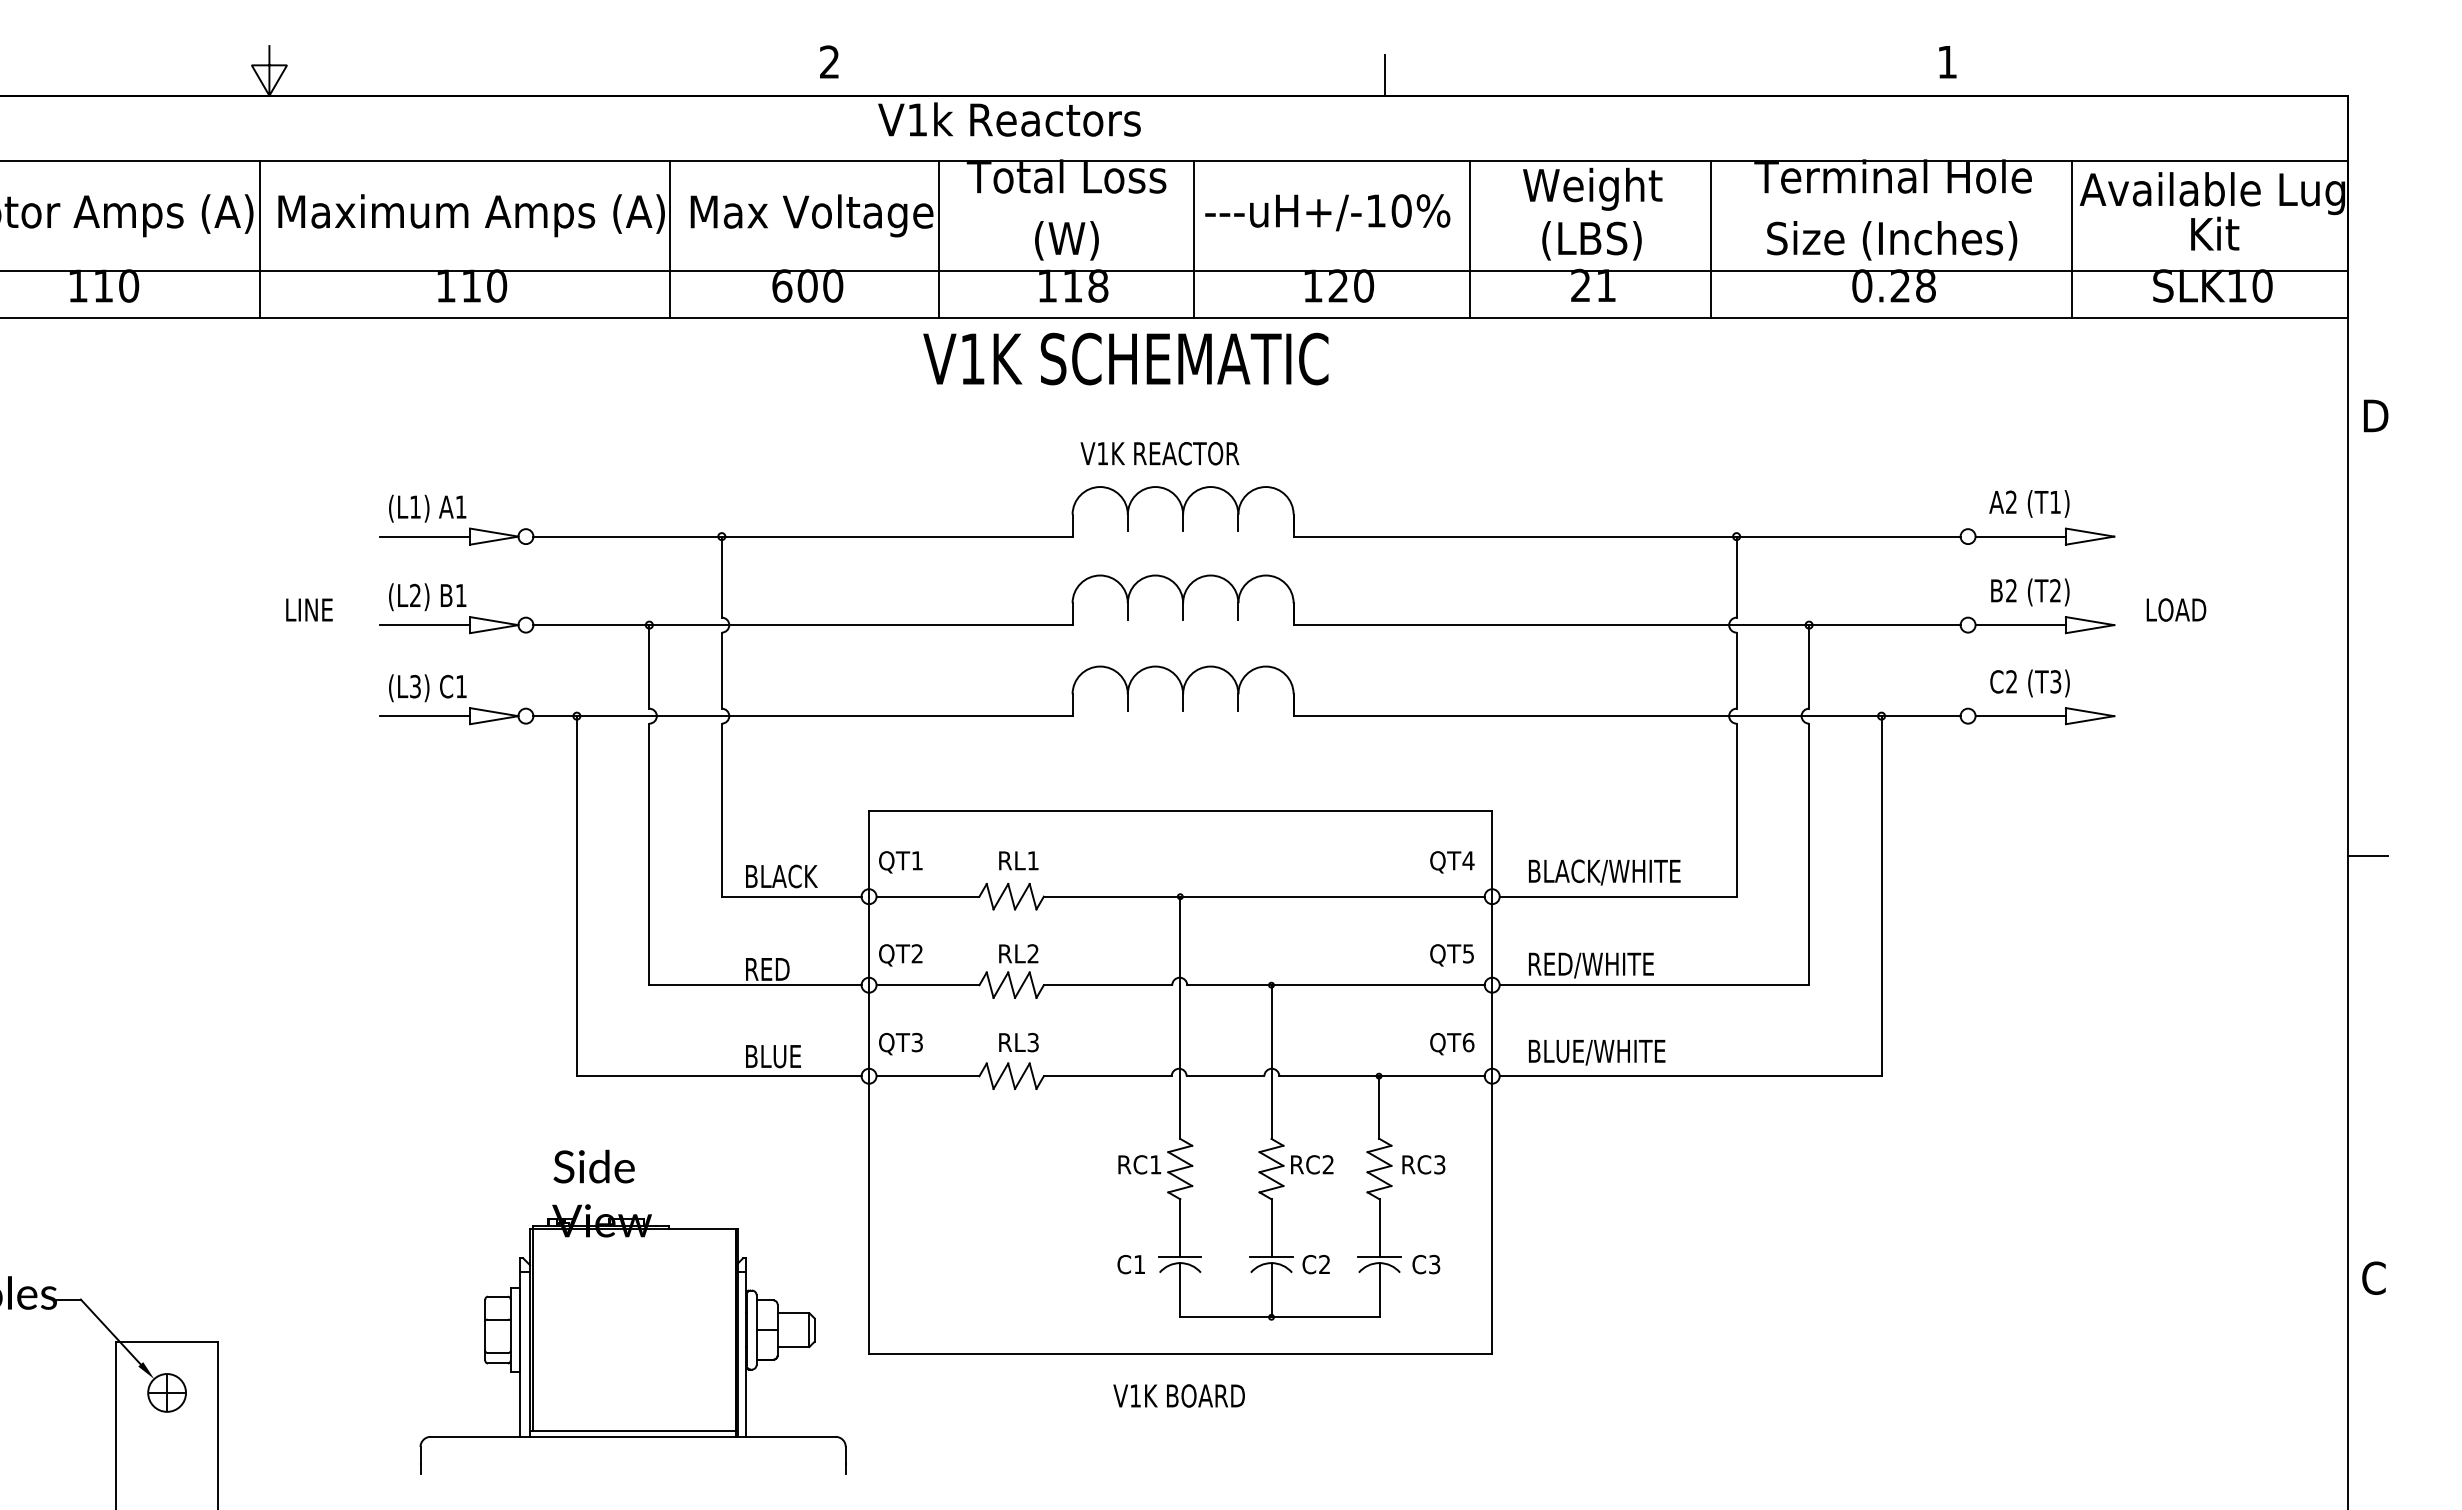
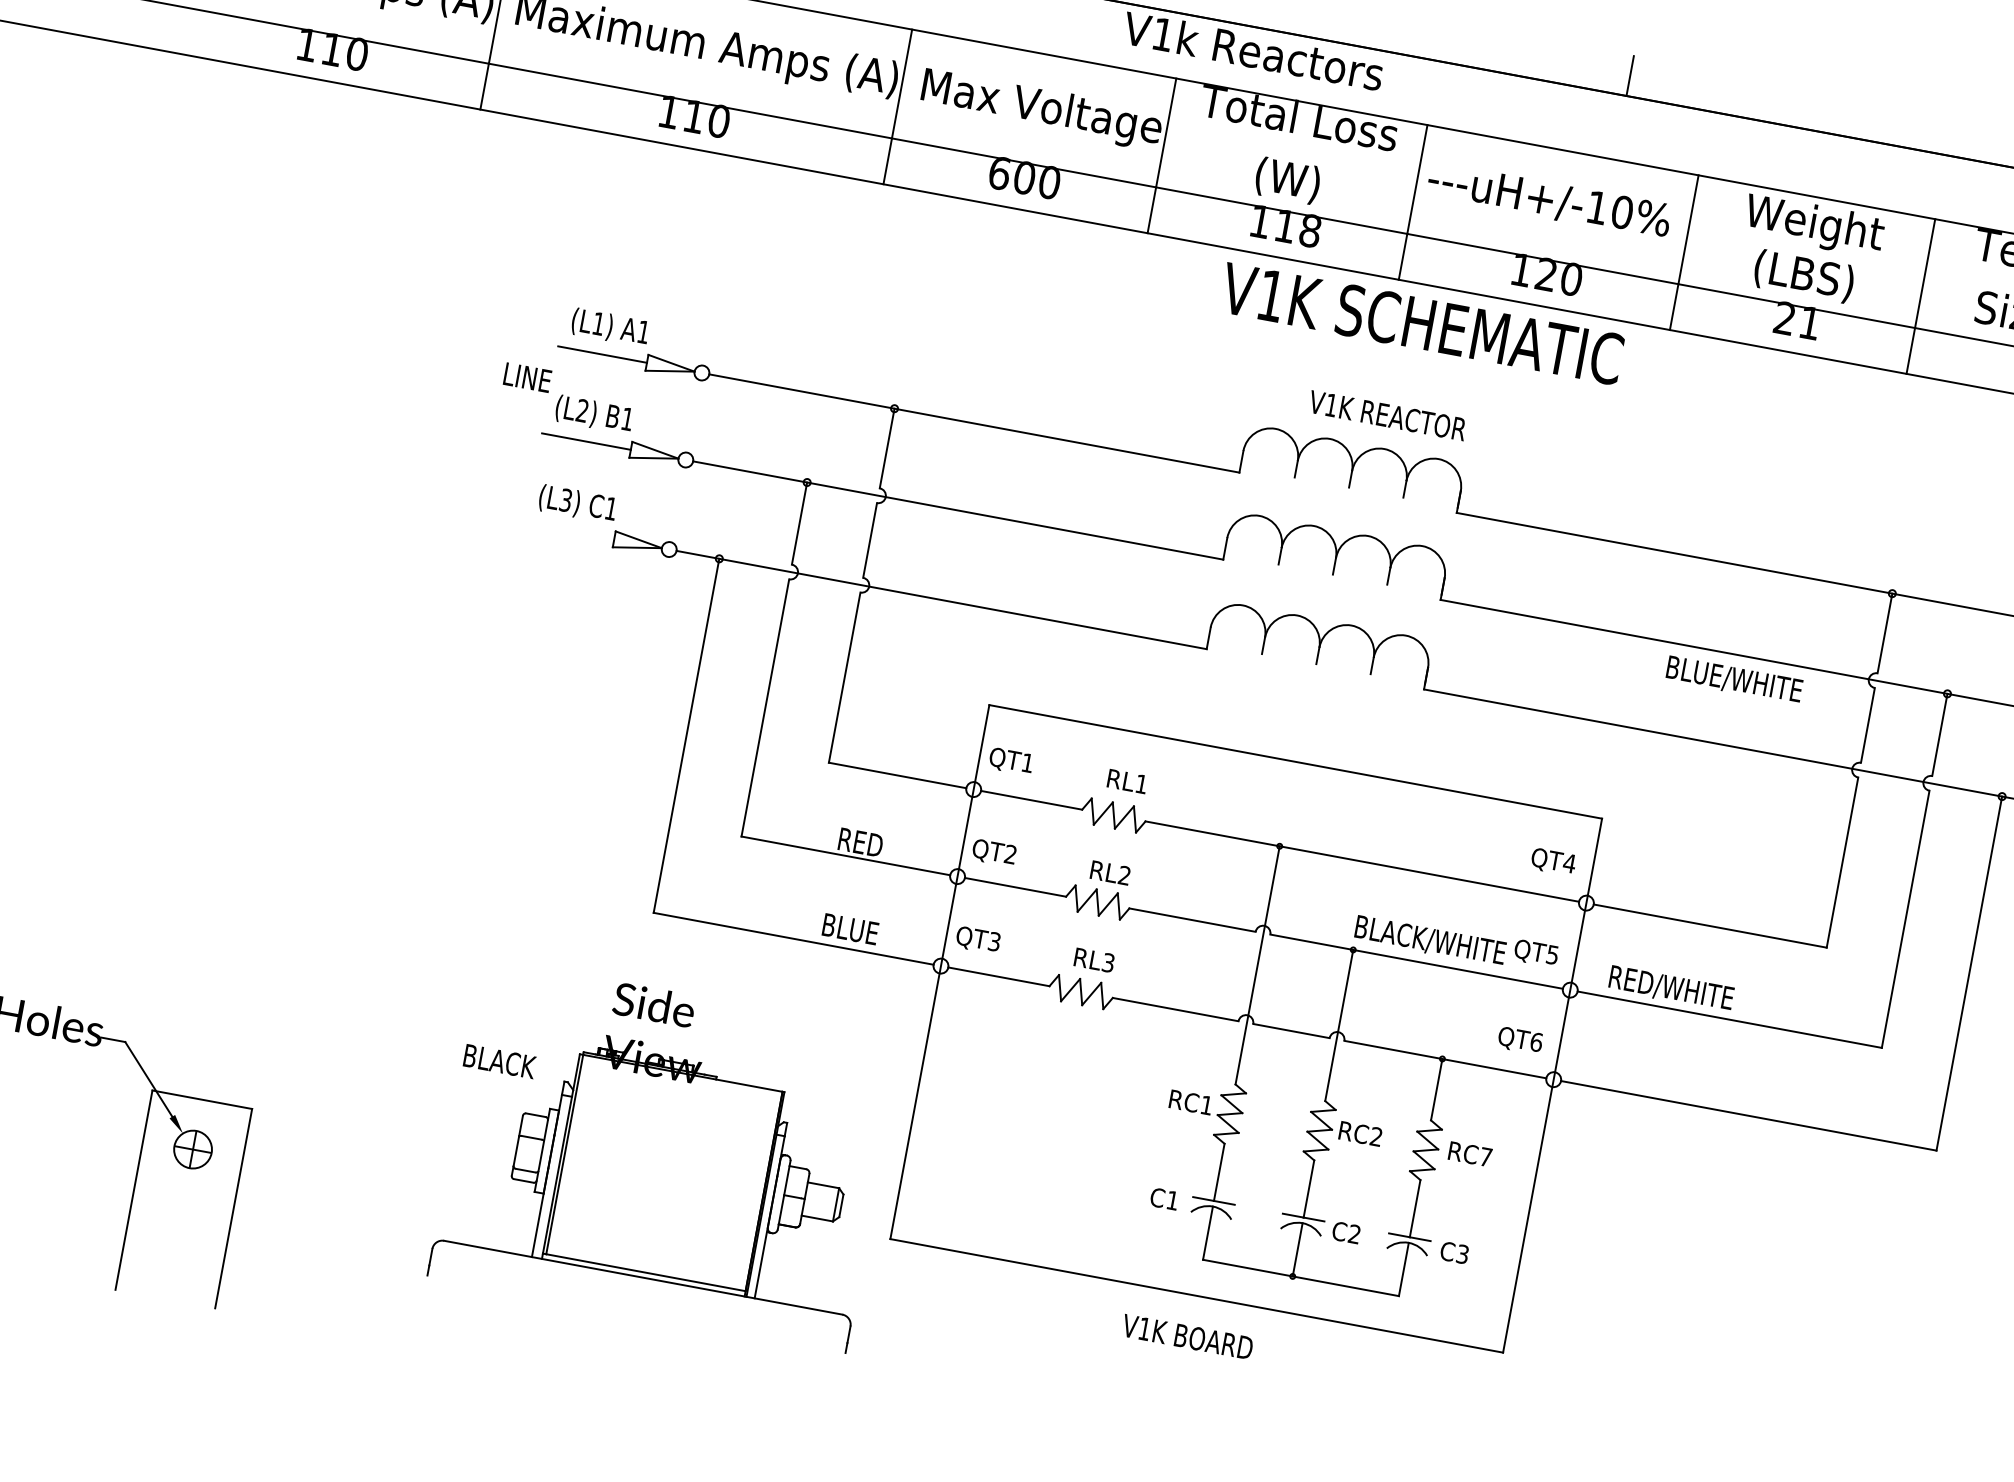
text: (1125, 358) -> (1421, 323), moved
text: (1159, 453) -> (1387, 415), moved
text: (309, 609) -> (527, 377), moved
line: (424, 716) -> (569, 531), removed
text: (1604, 872) -> (1430, 941), moved
text: (781, 876) -> (499, 1061), moved
text: (1597, 1052) -> (1734, 680), moved
text: (1439, 1164) -> (1485, 1156), RC3 -> RC7

